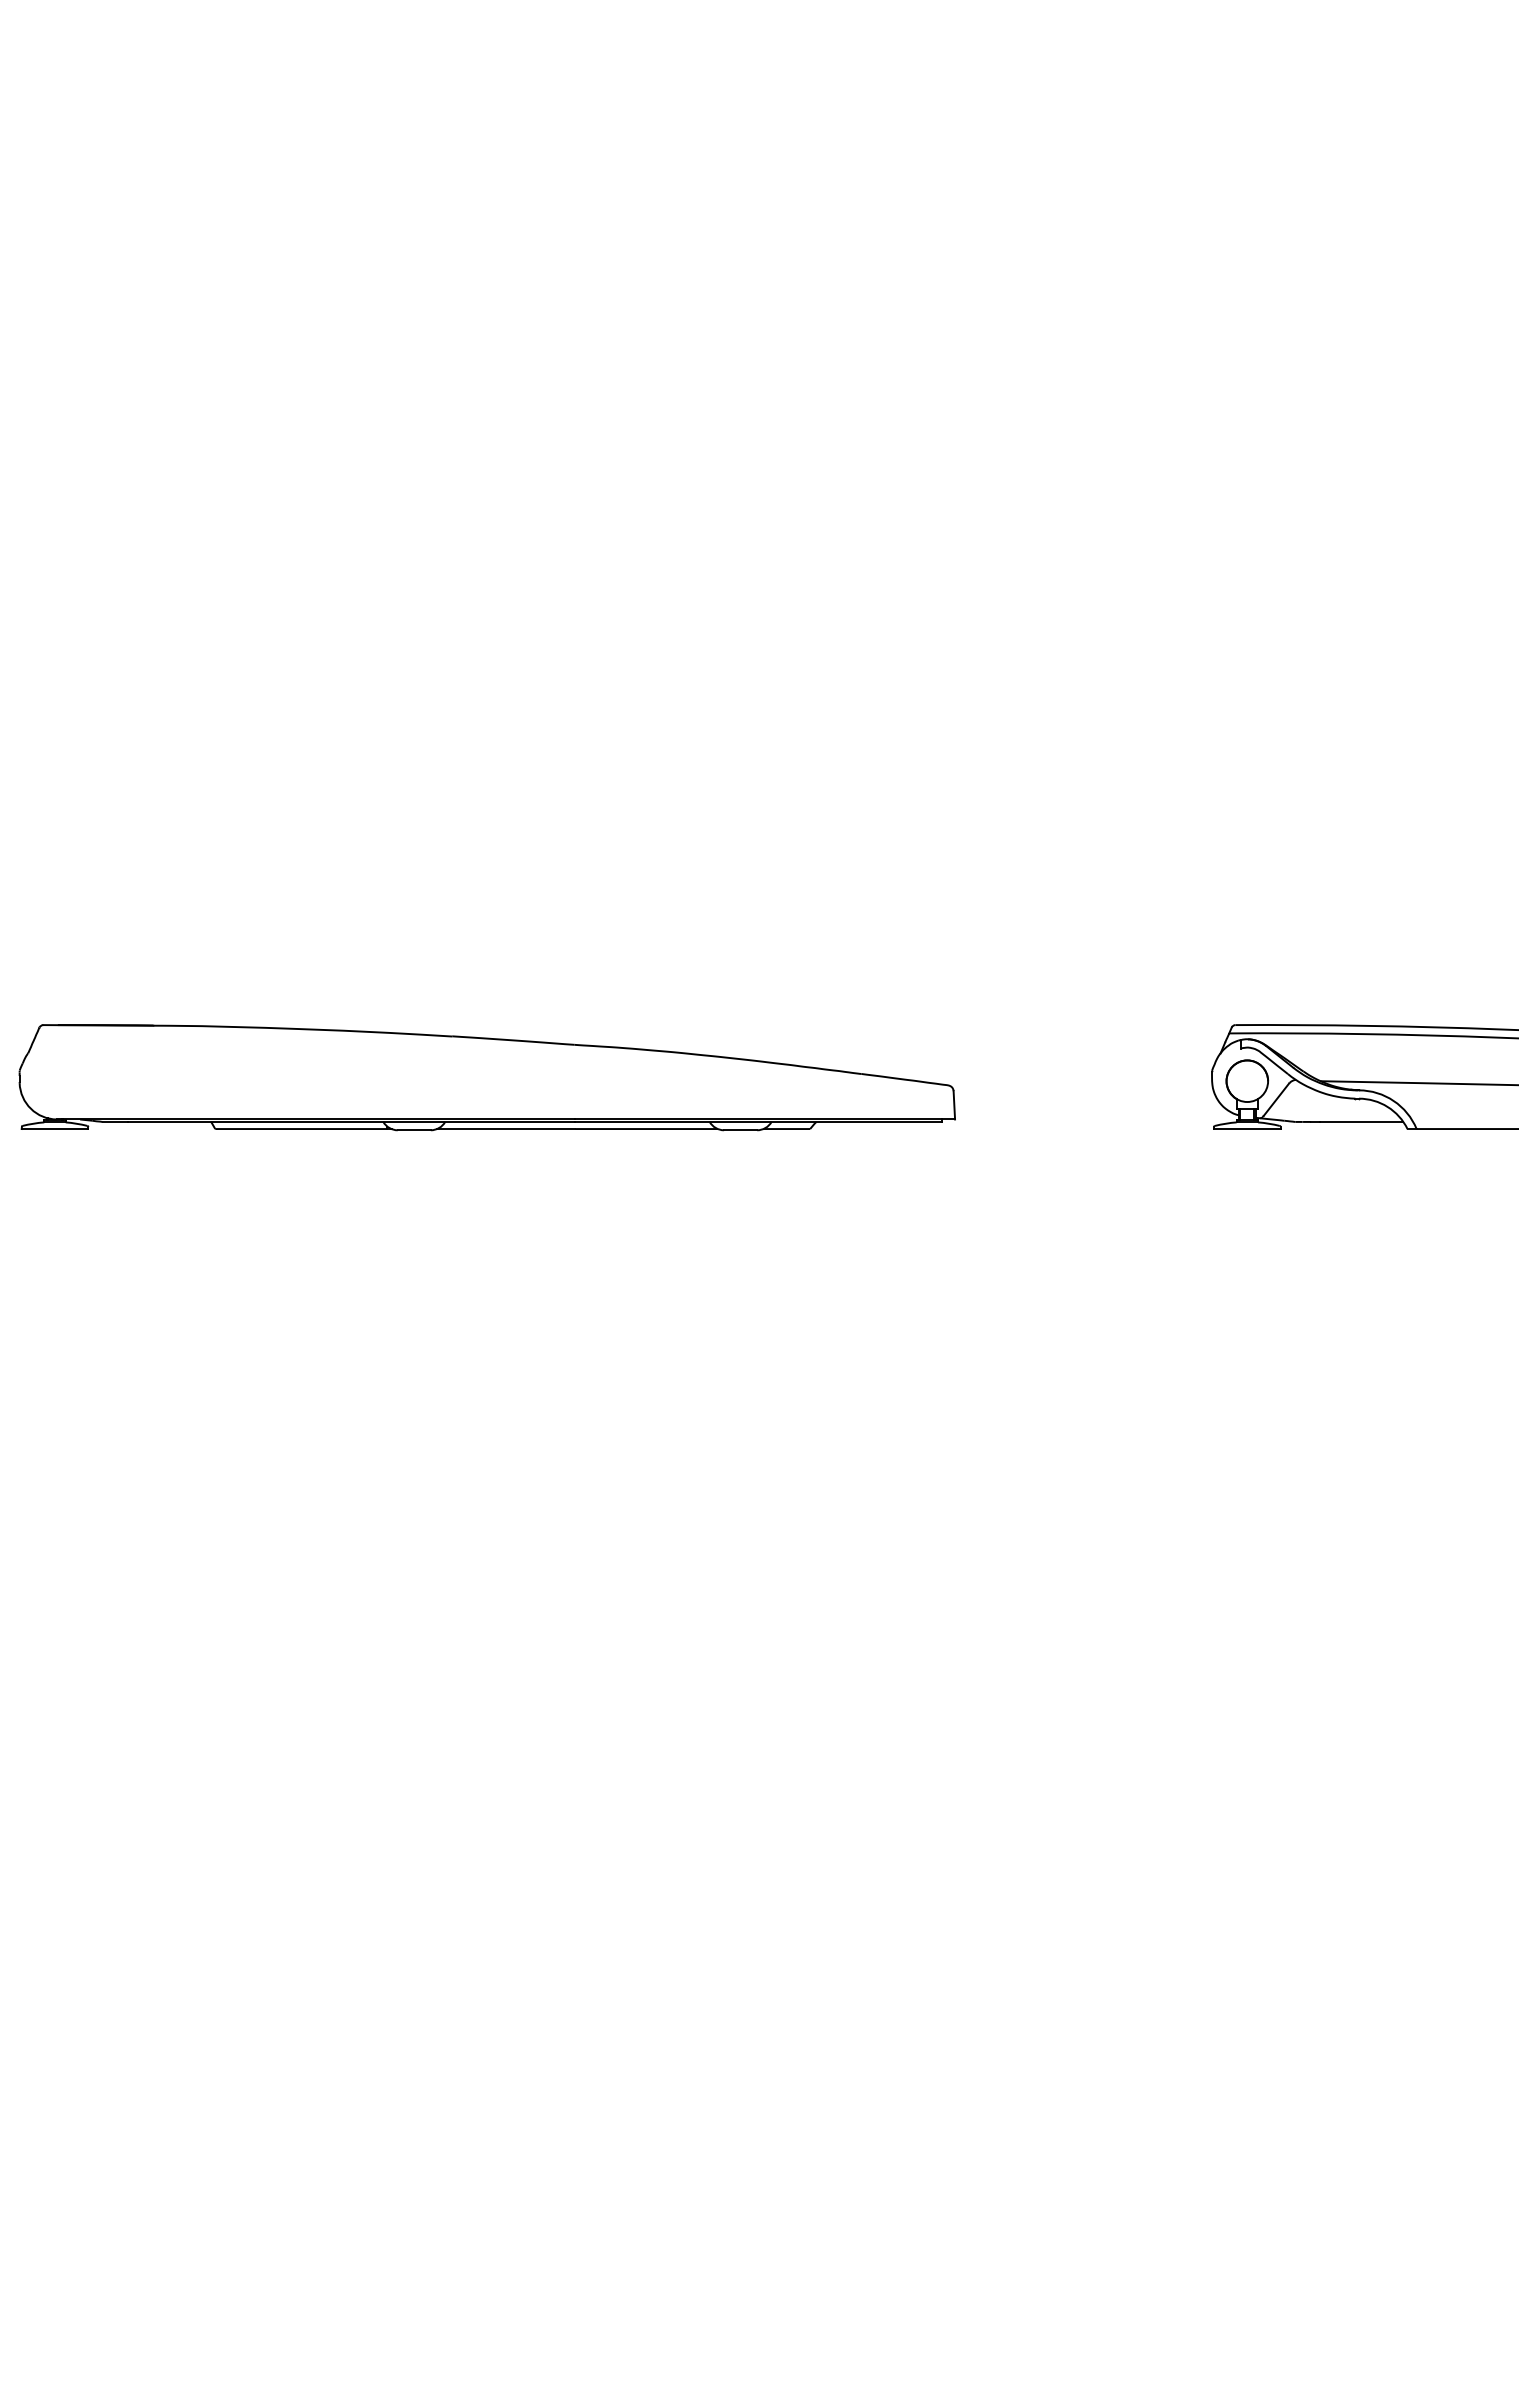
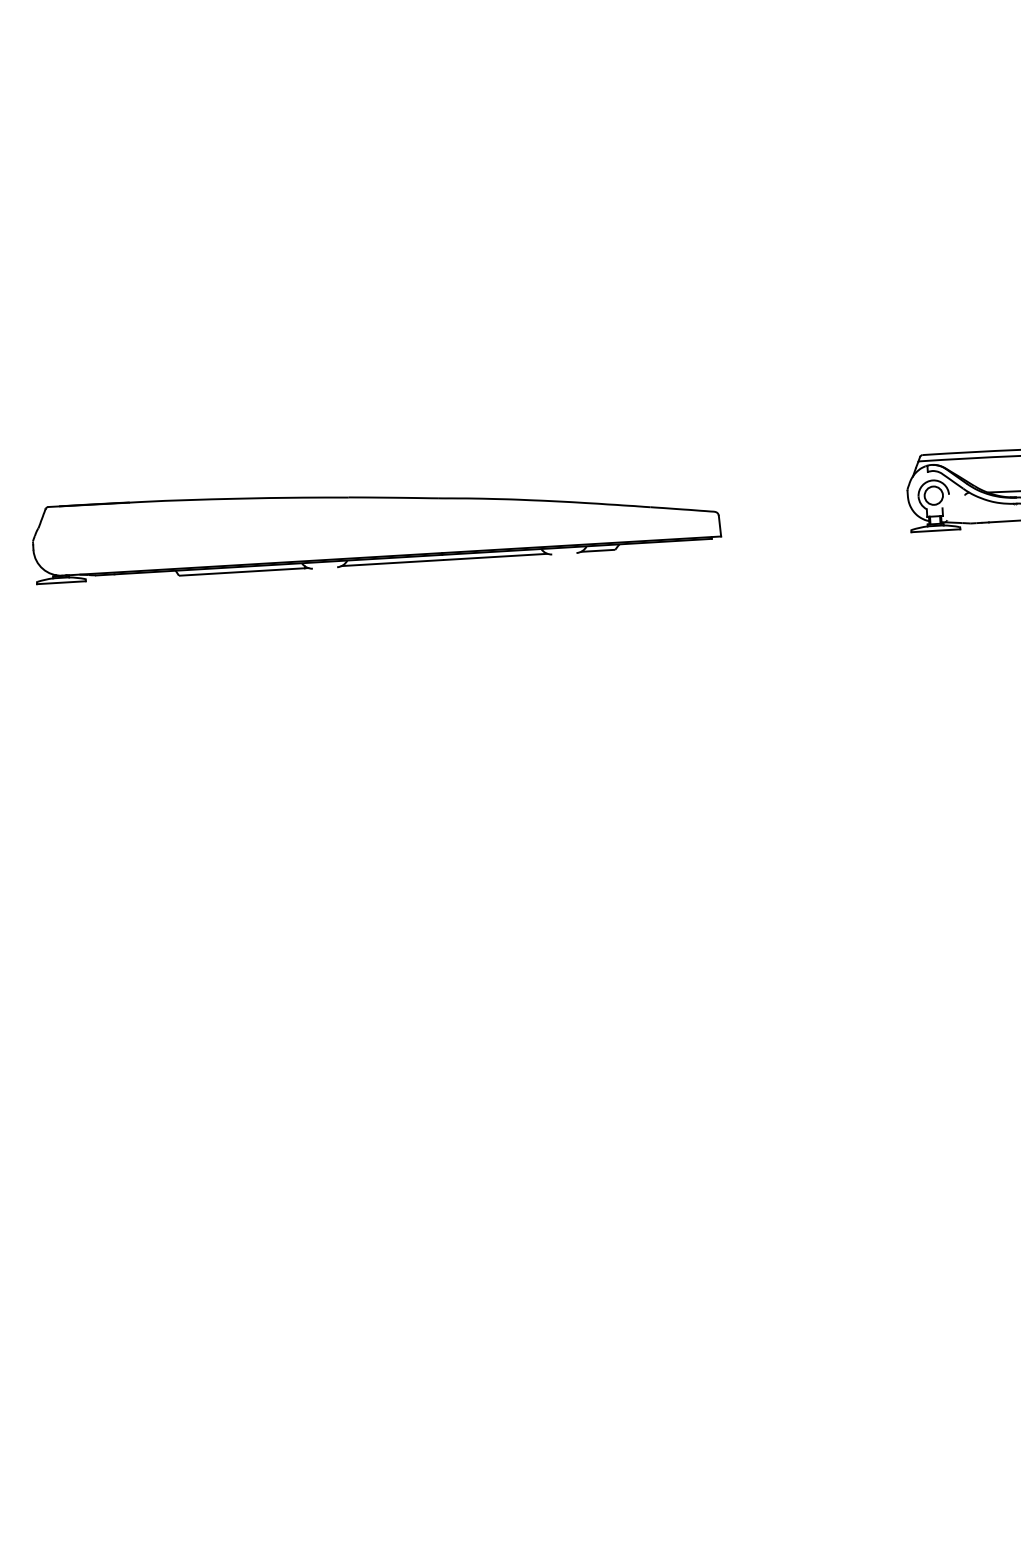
circle: (1247, 1081) -> (933, 495), size x0.6
line: (1276, 1099) -> (956, 507), removed
line: (413, 1130) -> (324, 568), removed
line: (740, 1130) -> (564, 553), removed

